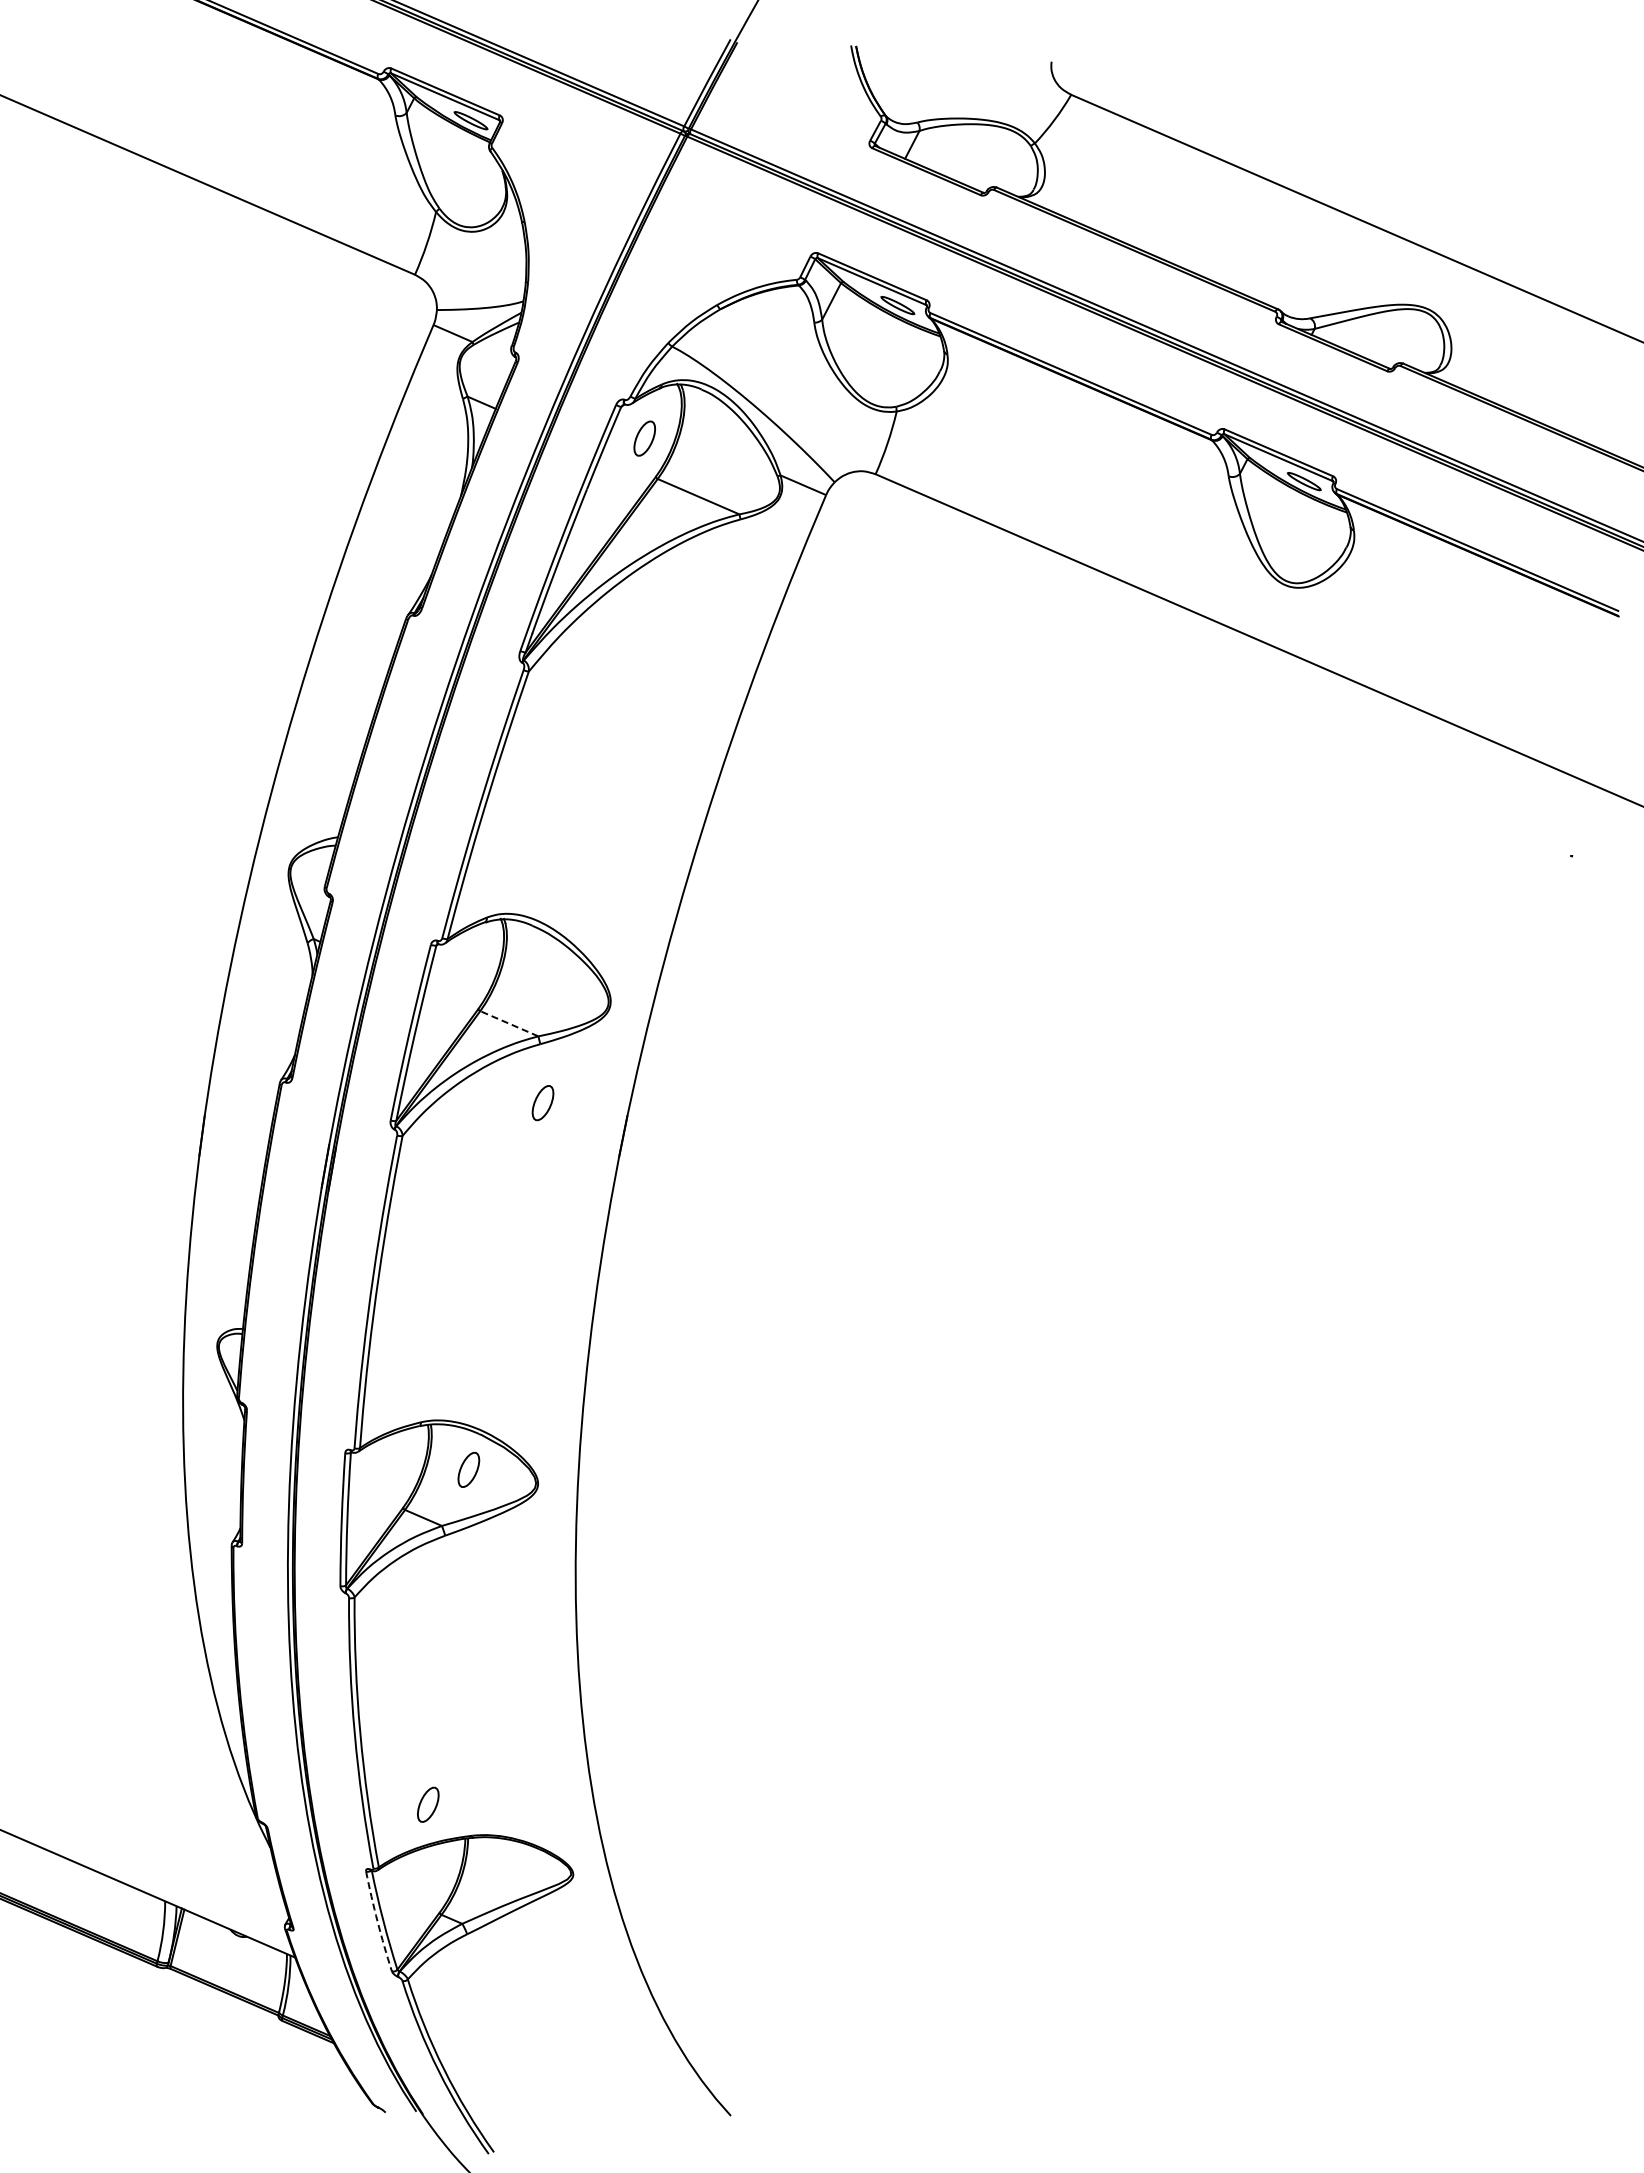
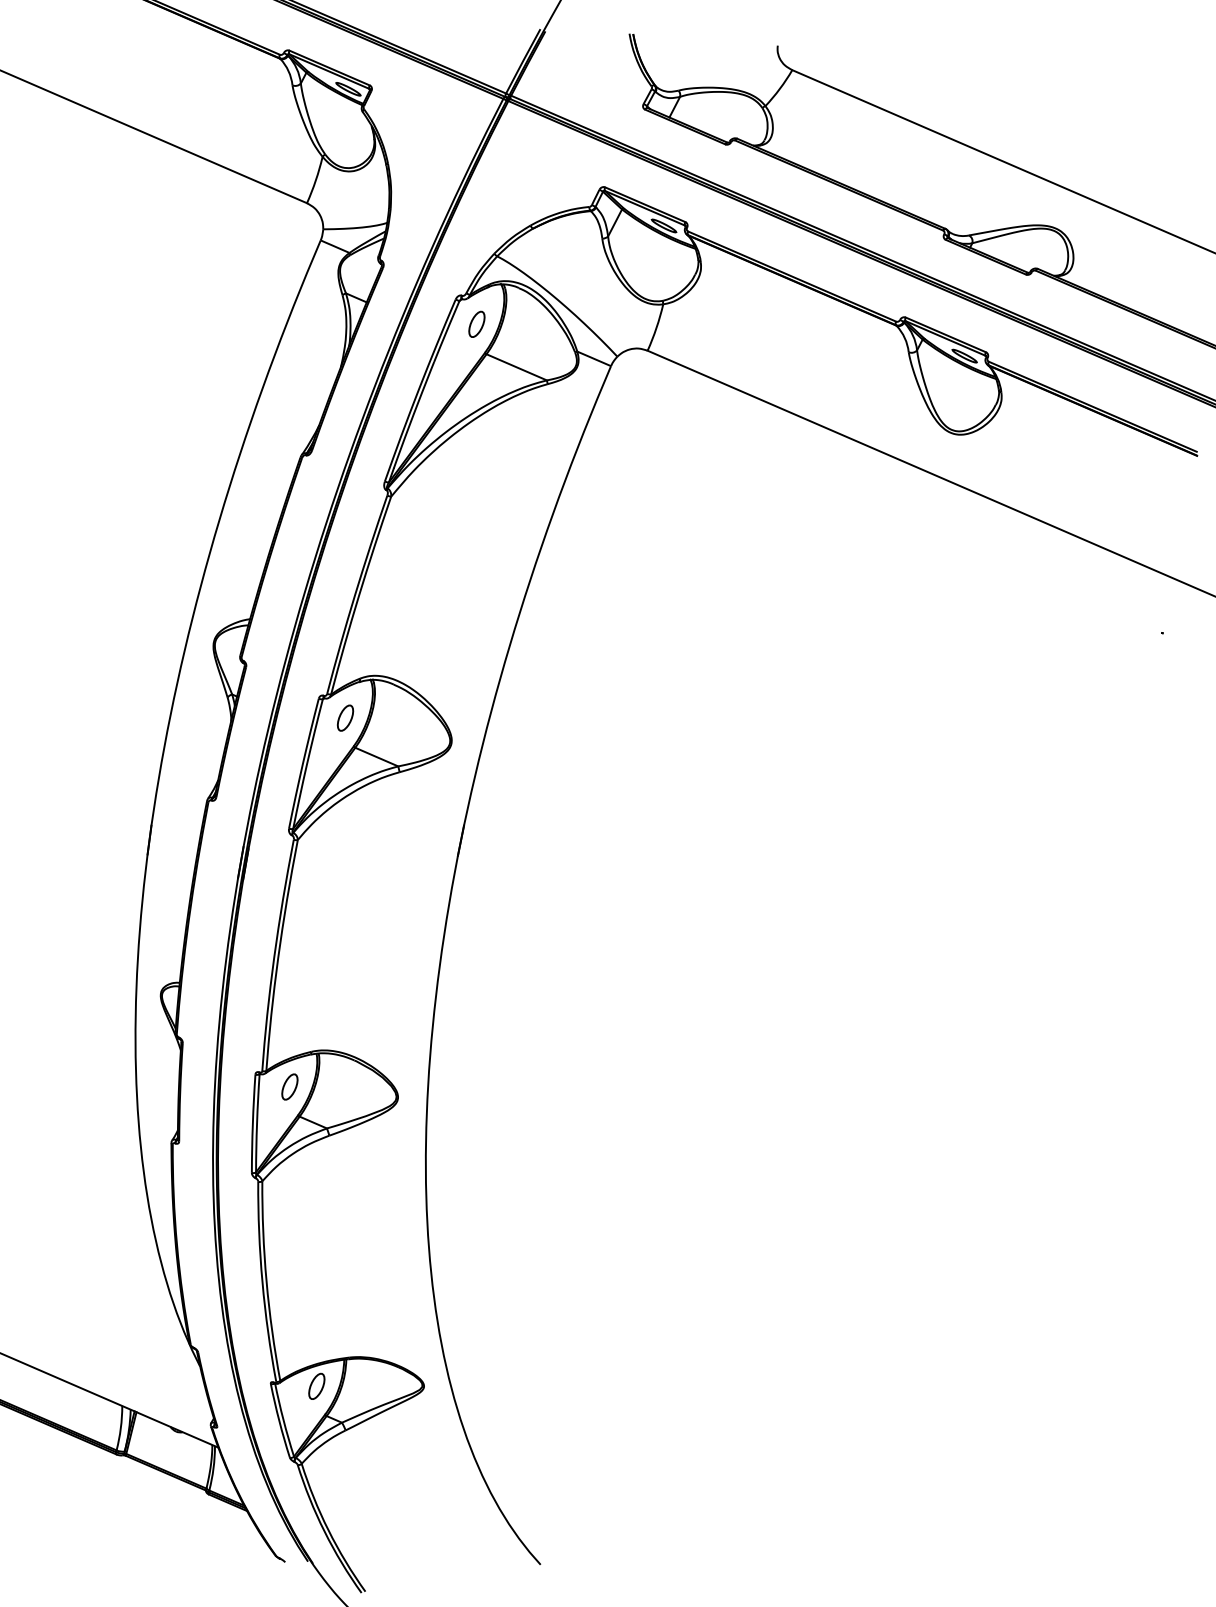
line: (509, 1023) -> (376, 756), dashed -> solid
part: (542, 1103) -> (345, 718), moved
part: (468, 1469) -> (289, 1086), moved
part: (428, 1804) -> (317, 1386), moved
arc: (377, 1921) -> (279, 1420), dashed -> solid

